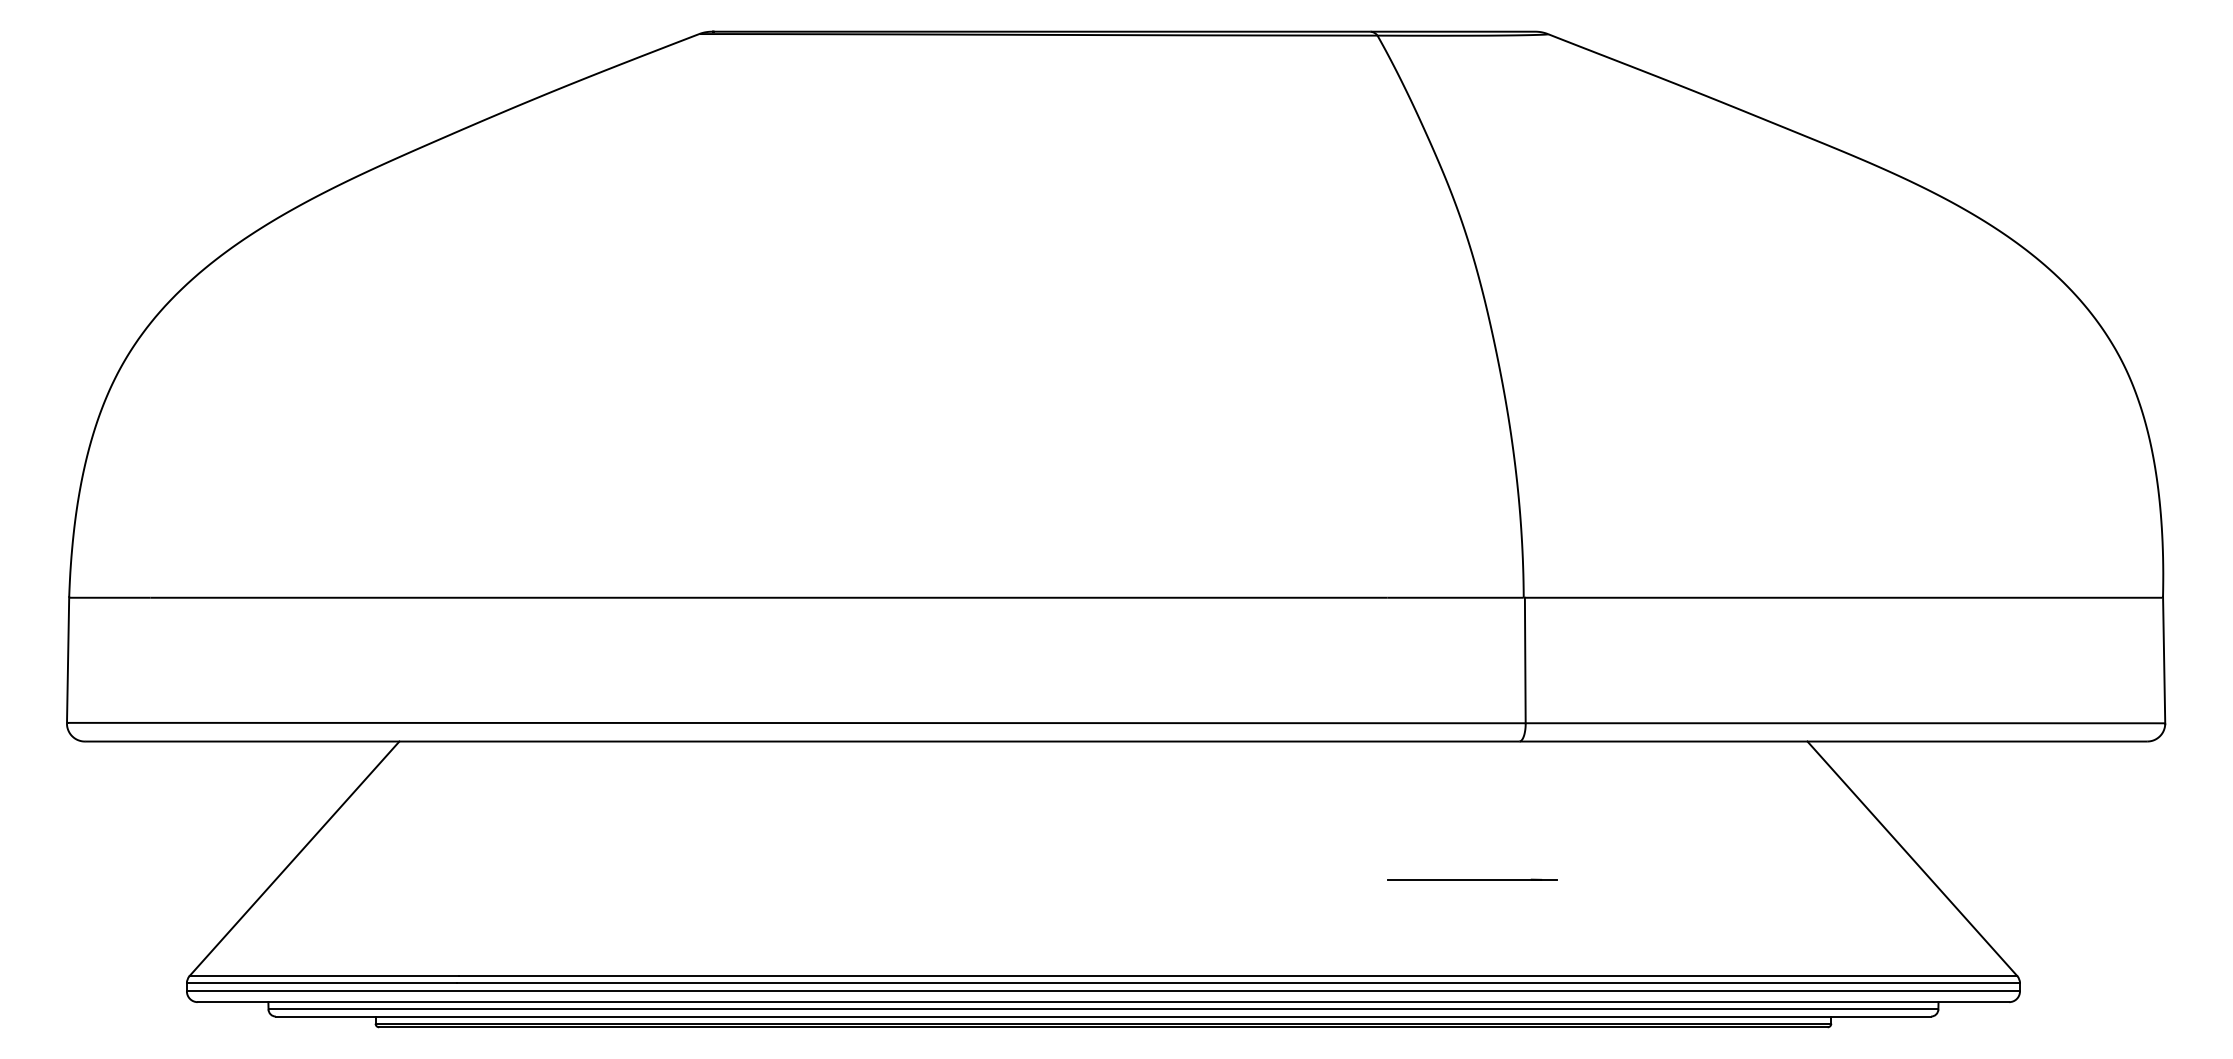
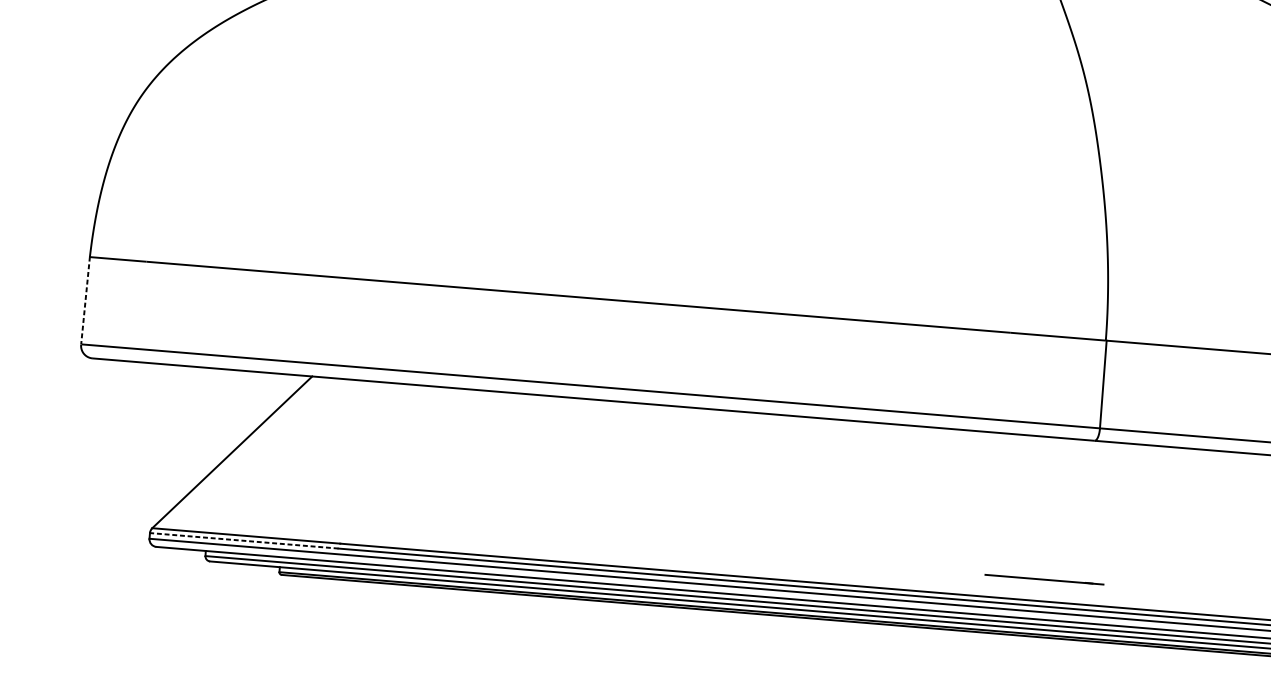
line: (68, 660) -> (85, 300), solid -> dashed
line: (1472, 879) -> (1044, 579), moved
line: (321, 983) -> (243, 540), solid -> dashed

